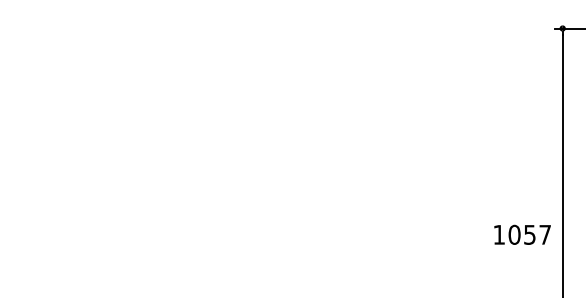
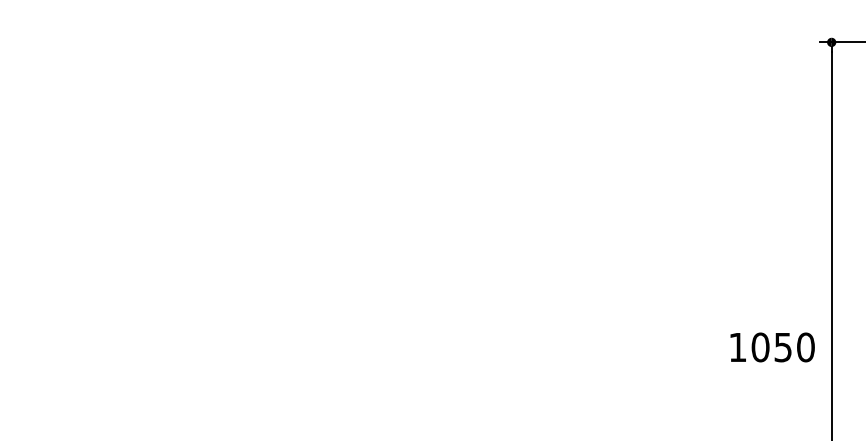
text: (545, 234) -> (806, 346), 1057 -> 1050

